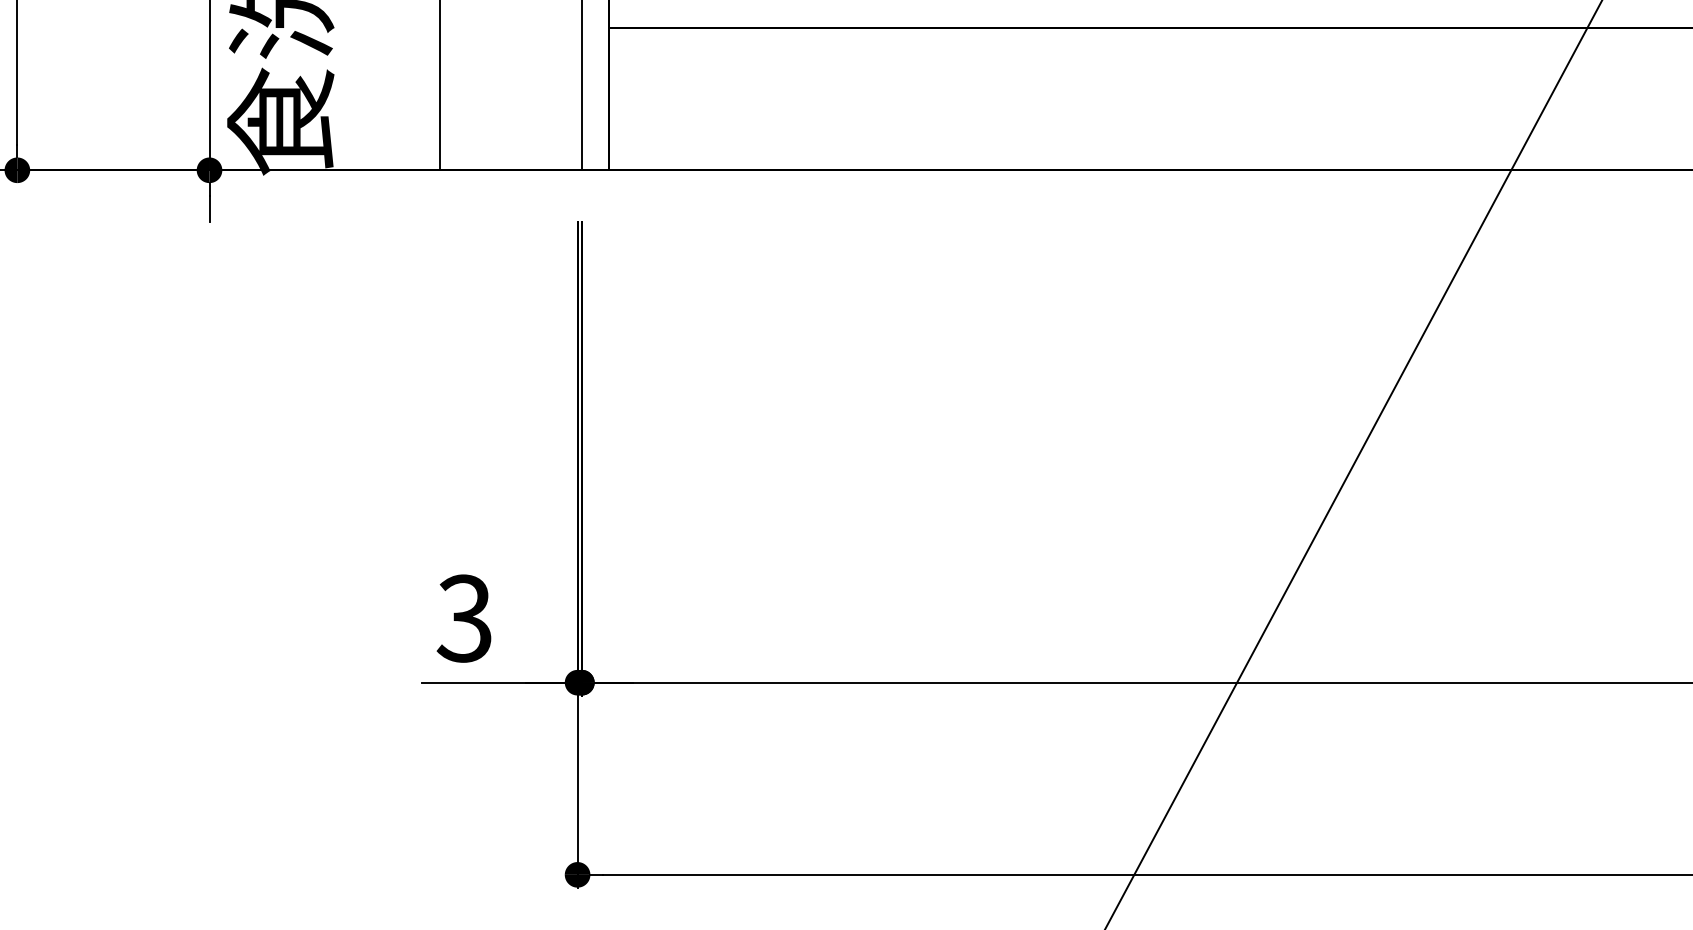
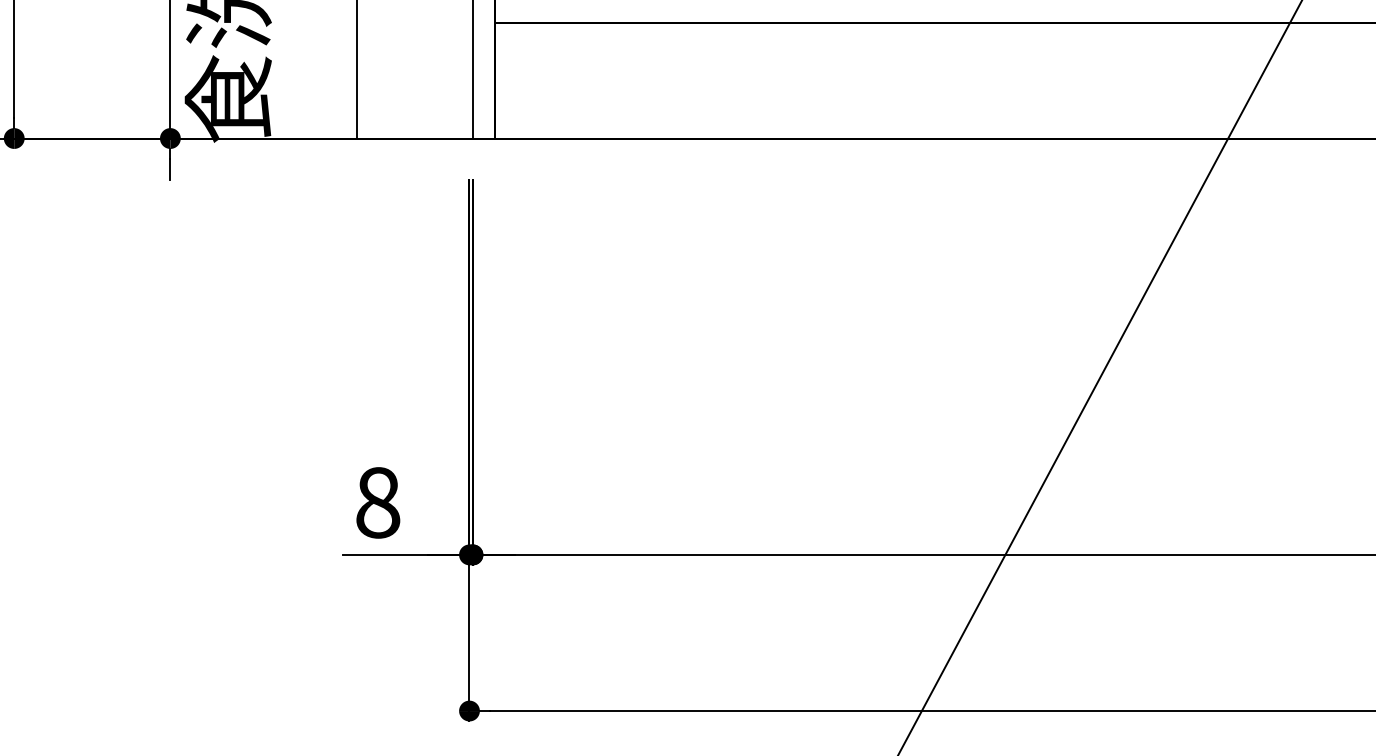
text: (464, 618) -> (377, 502), 3 -> 8

